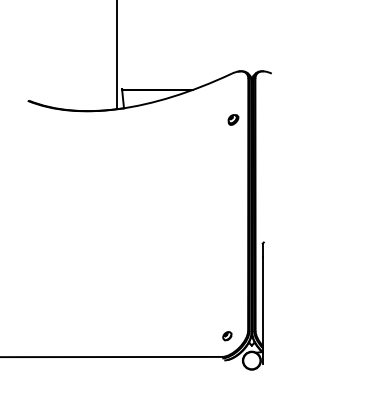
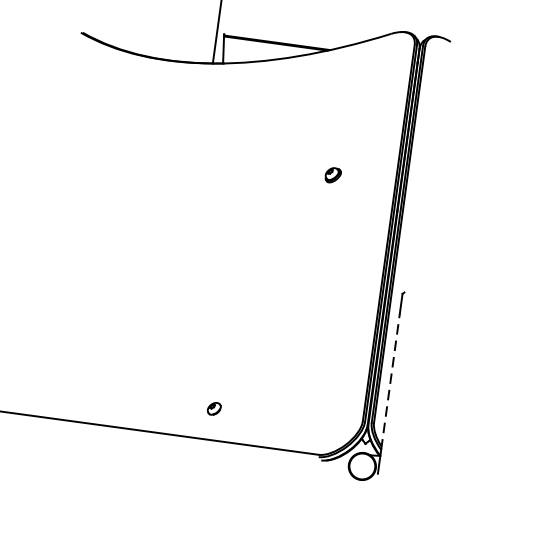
part: (233, 119) -> (333, 174), moved
line: (262, 301) -> (390, 380), solid -> dashed
part: (227, 336) -> (214, 409), moved

